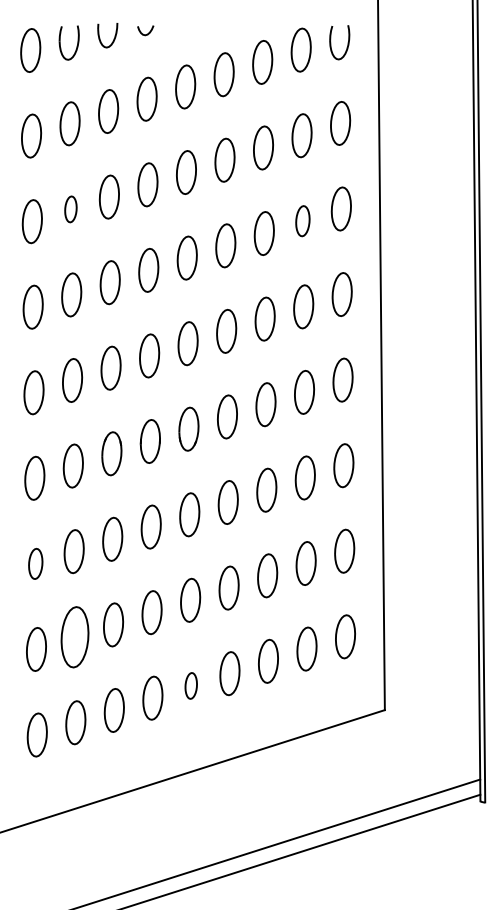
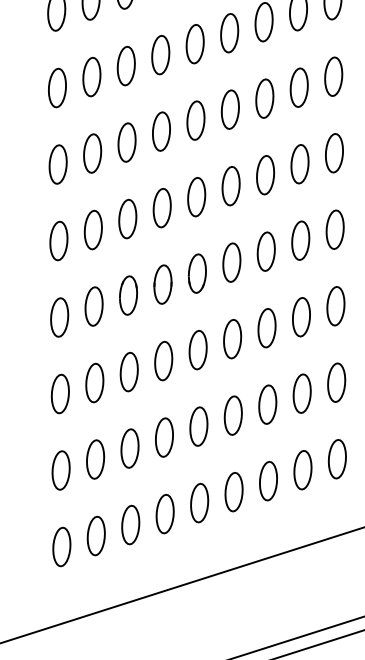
part: (70, 209) -> (91, 77), size x1.67
part: (302, 220) -> (298, 87), size x1.43
part: (35, 563) -> (60, 393), size x1.43
part: (74, 636) -> (95, 458), size x0.71
part: (190, 685) -> (198, 502), size x1.67

